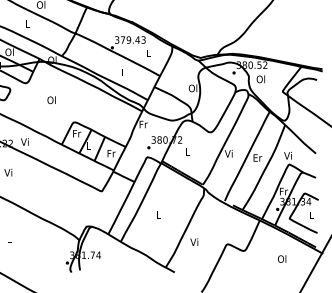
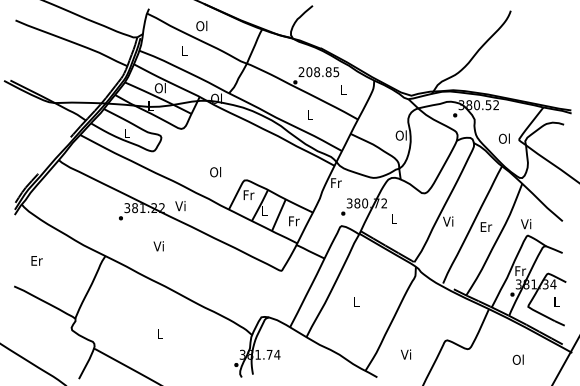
text: (129, 40) -> (318, 72), 379.43 -> 208.85
text: (260, 79) -> (503, 138), moved
text: (51, 100) -> (215, 172), moved
text: (194, 242) -> (406, 354), moved

